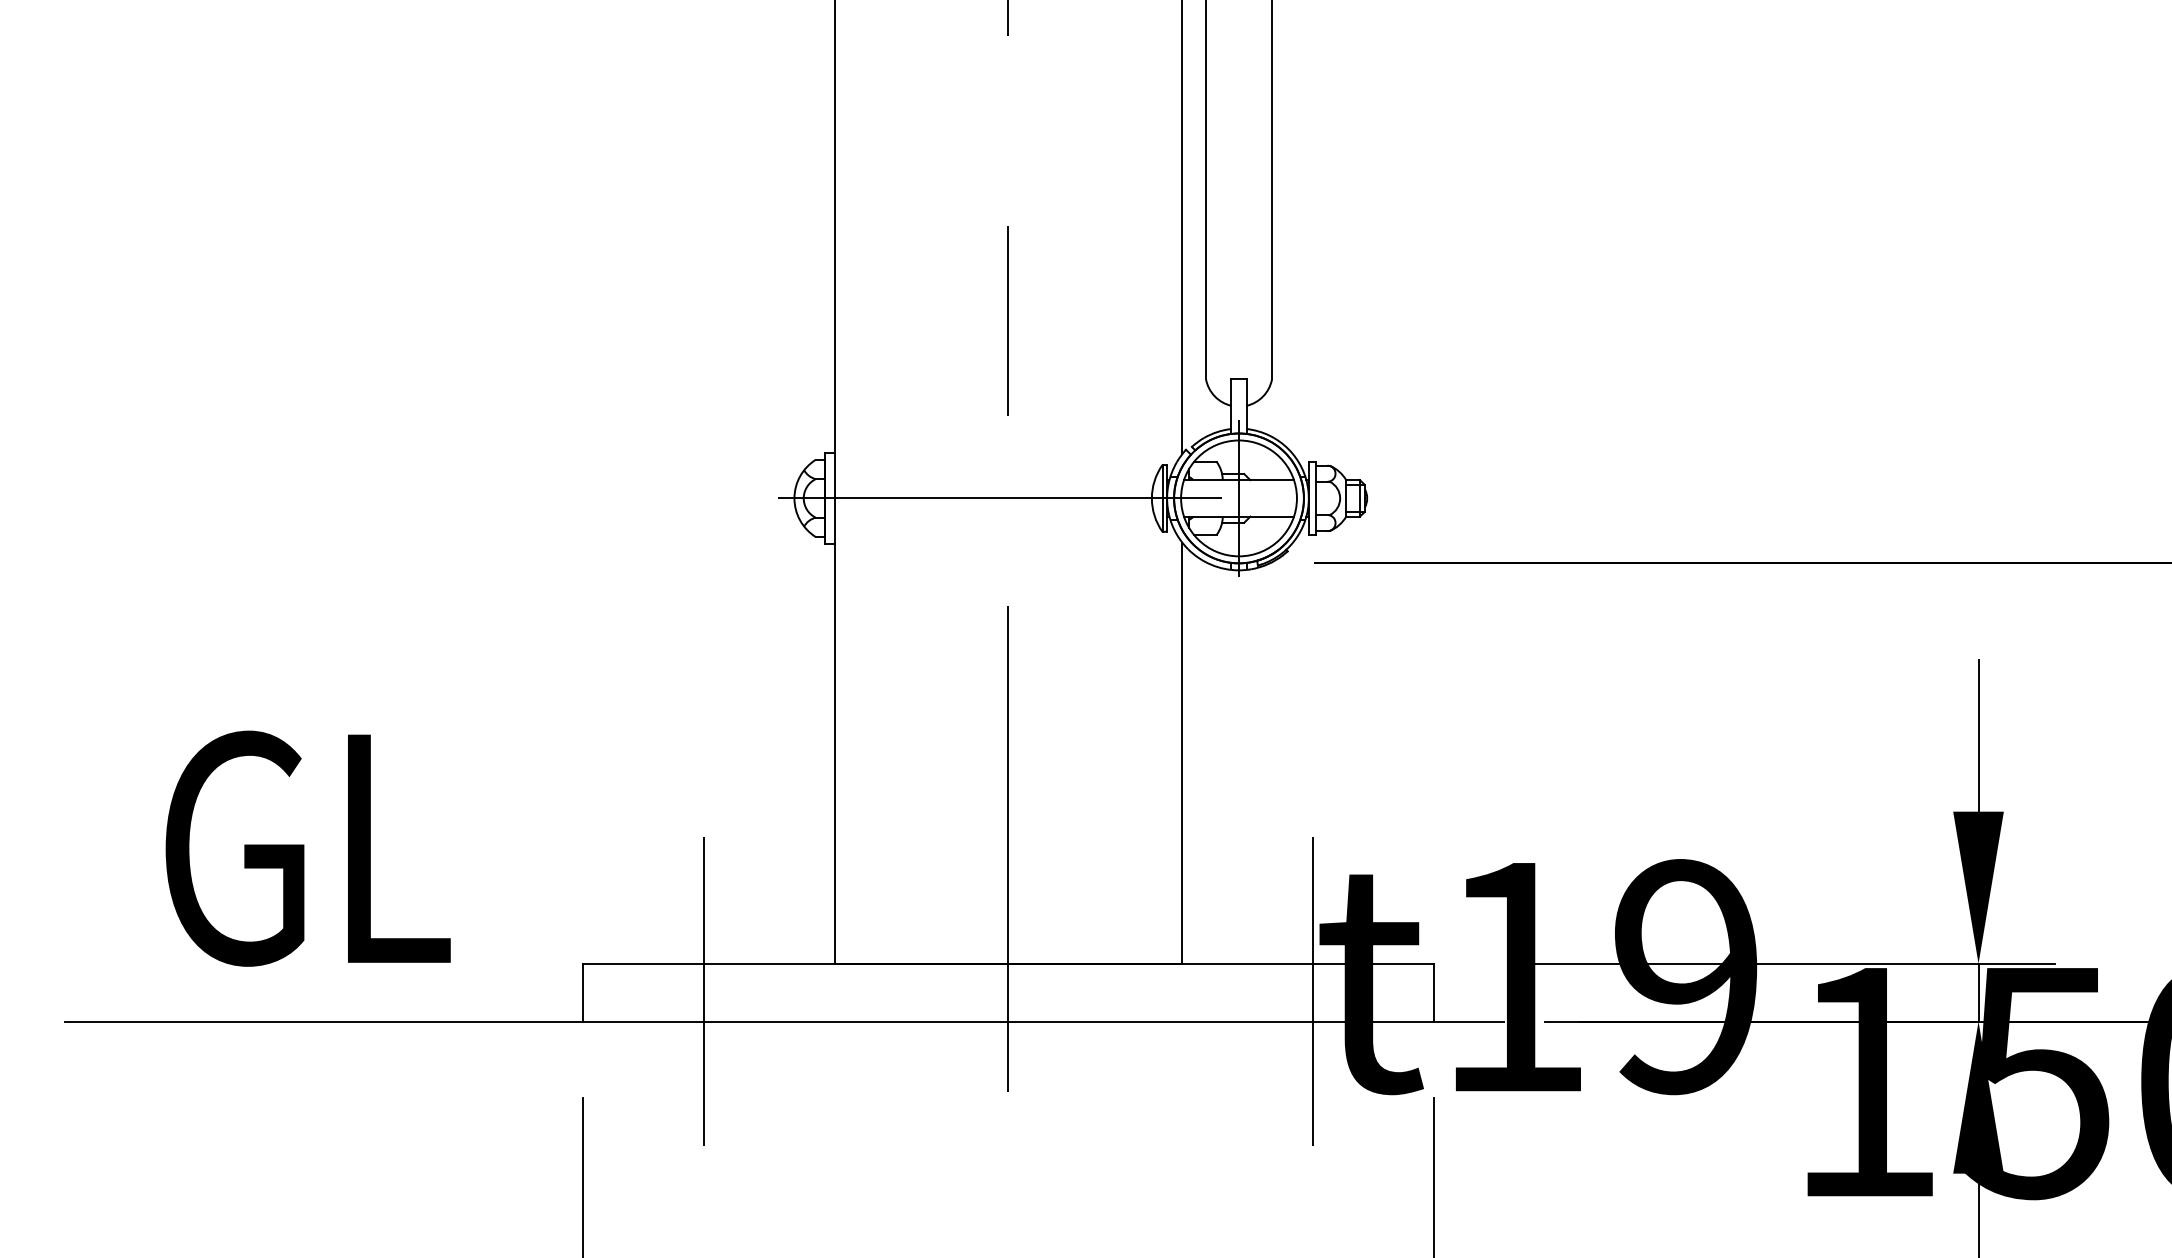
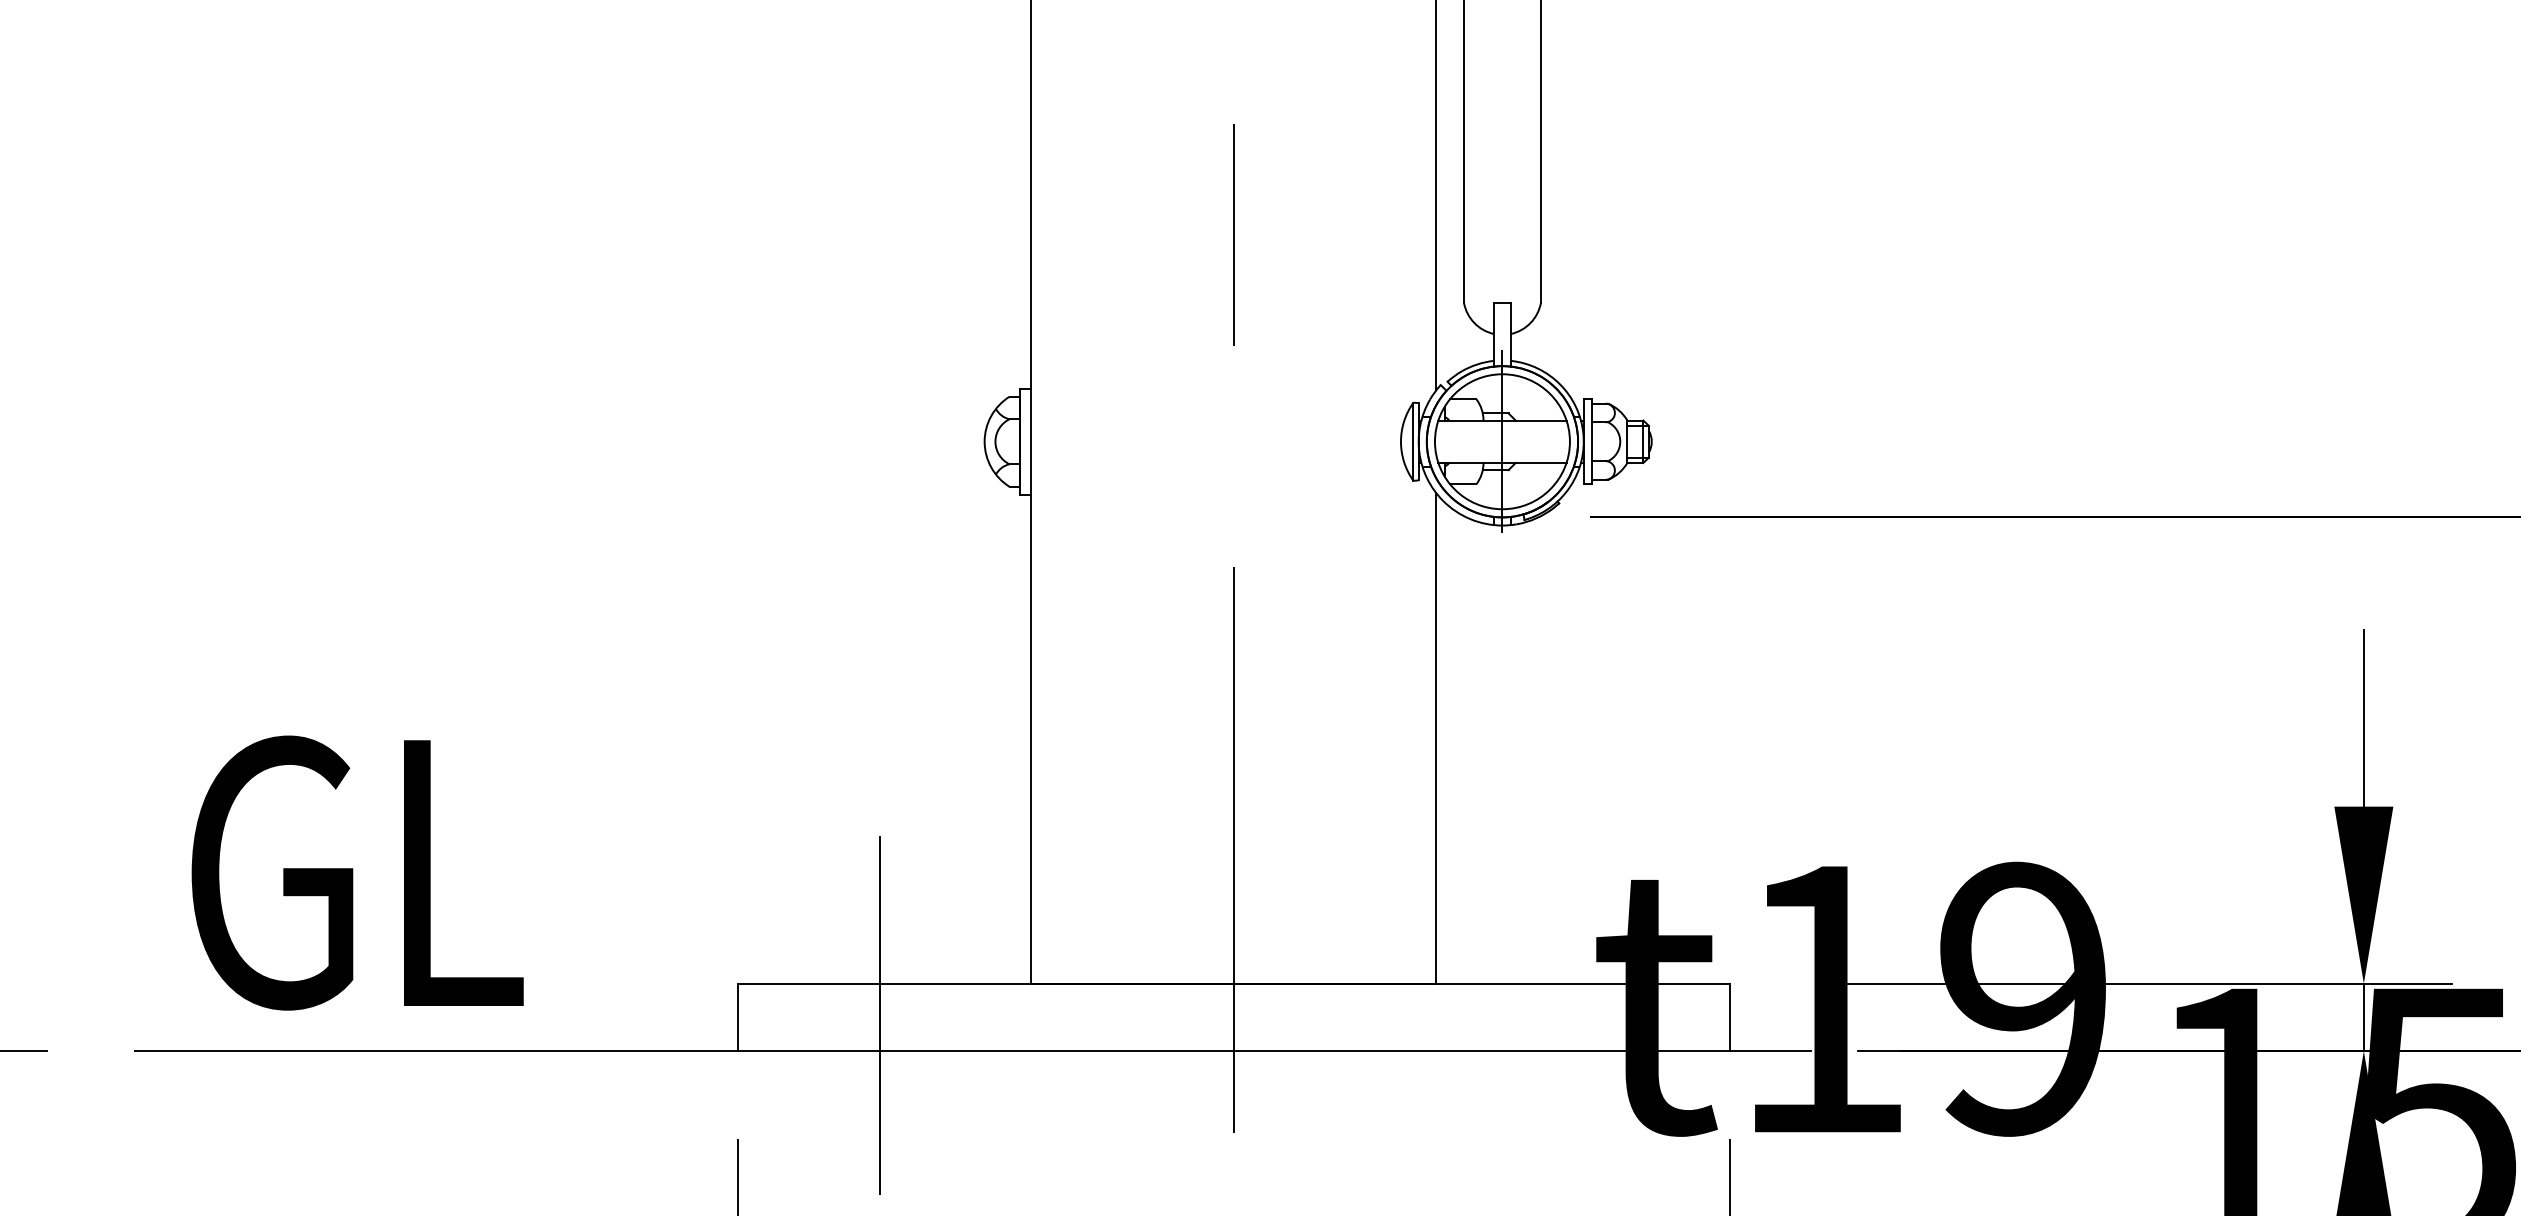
line: (999, 498) -> (1223, 441), removed
text: (307, 848) -> (356, 872), moved
line: (1312, 991) -> (1588, 1016), removed

